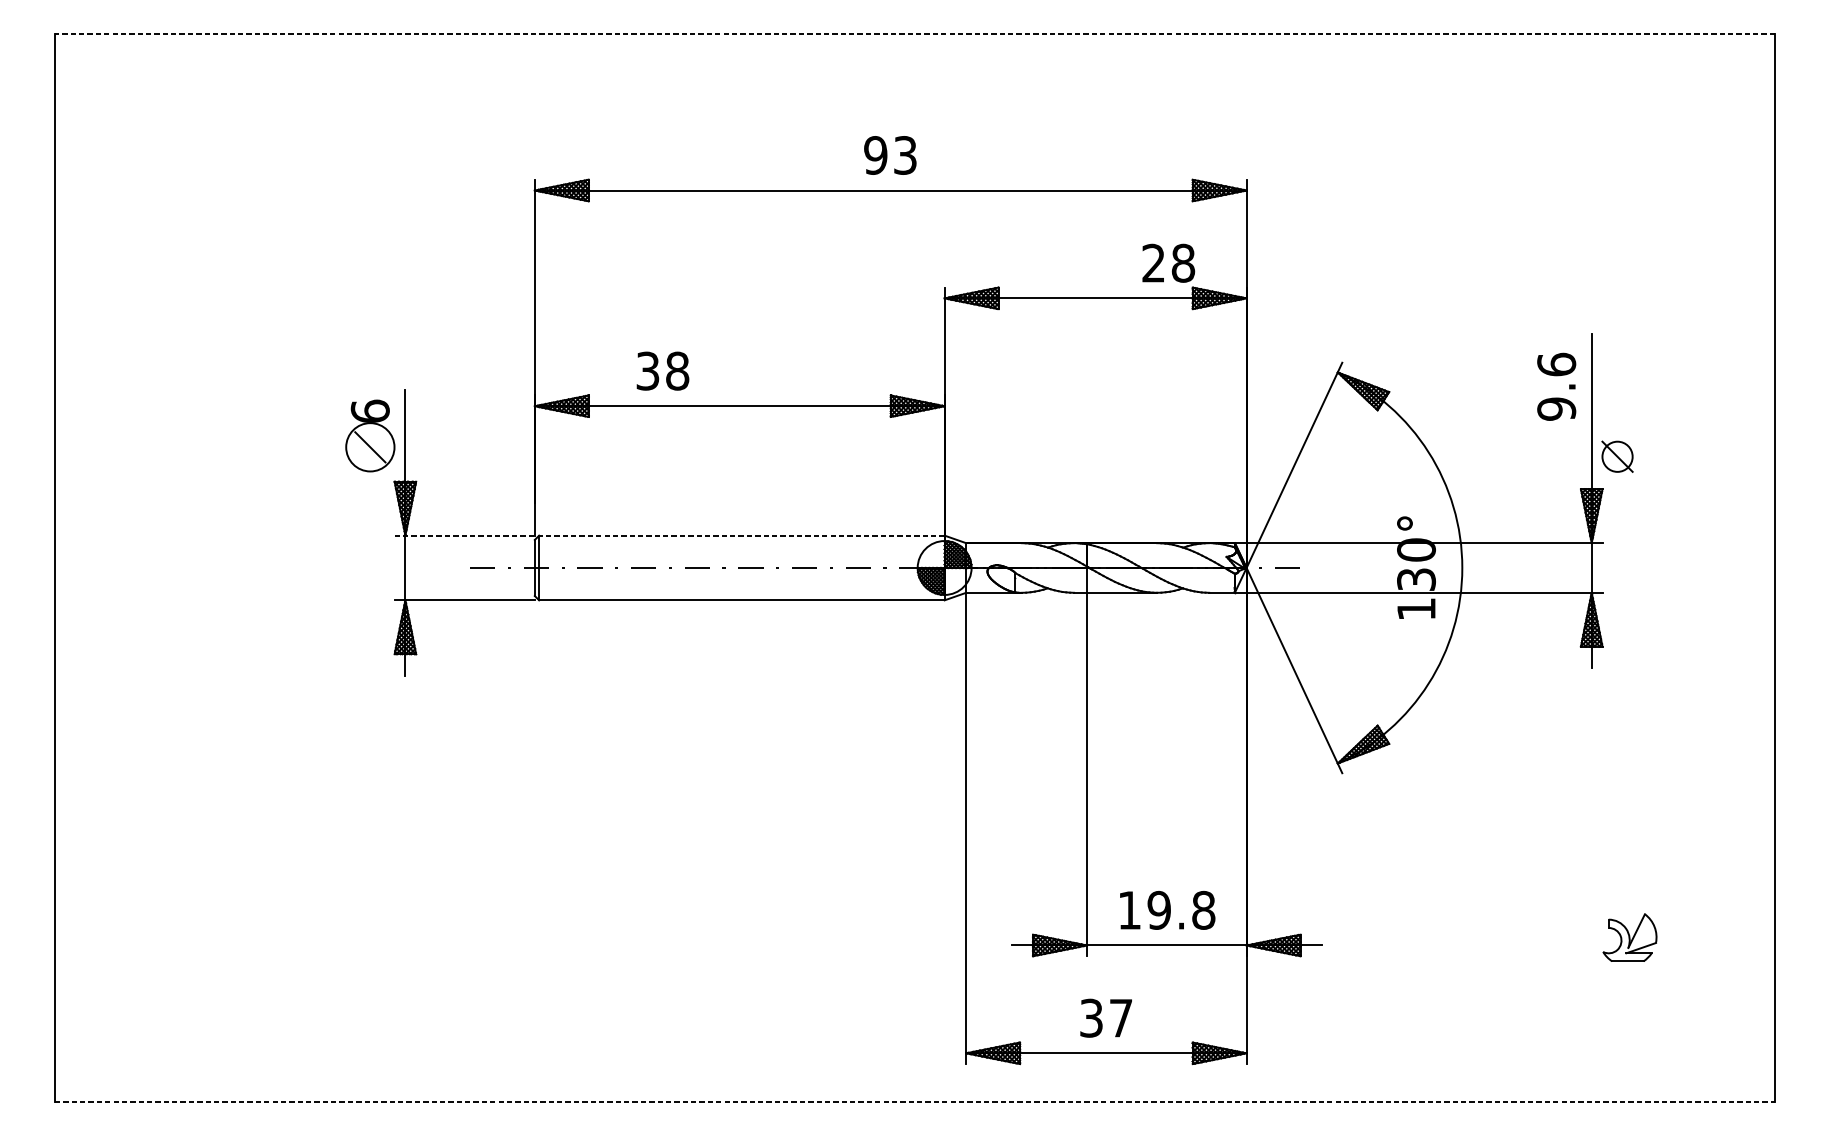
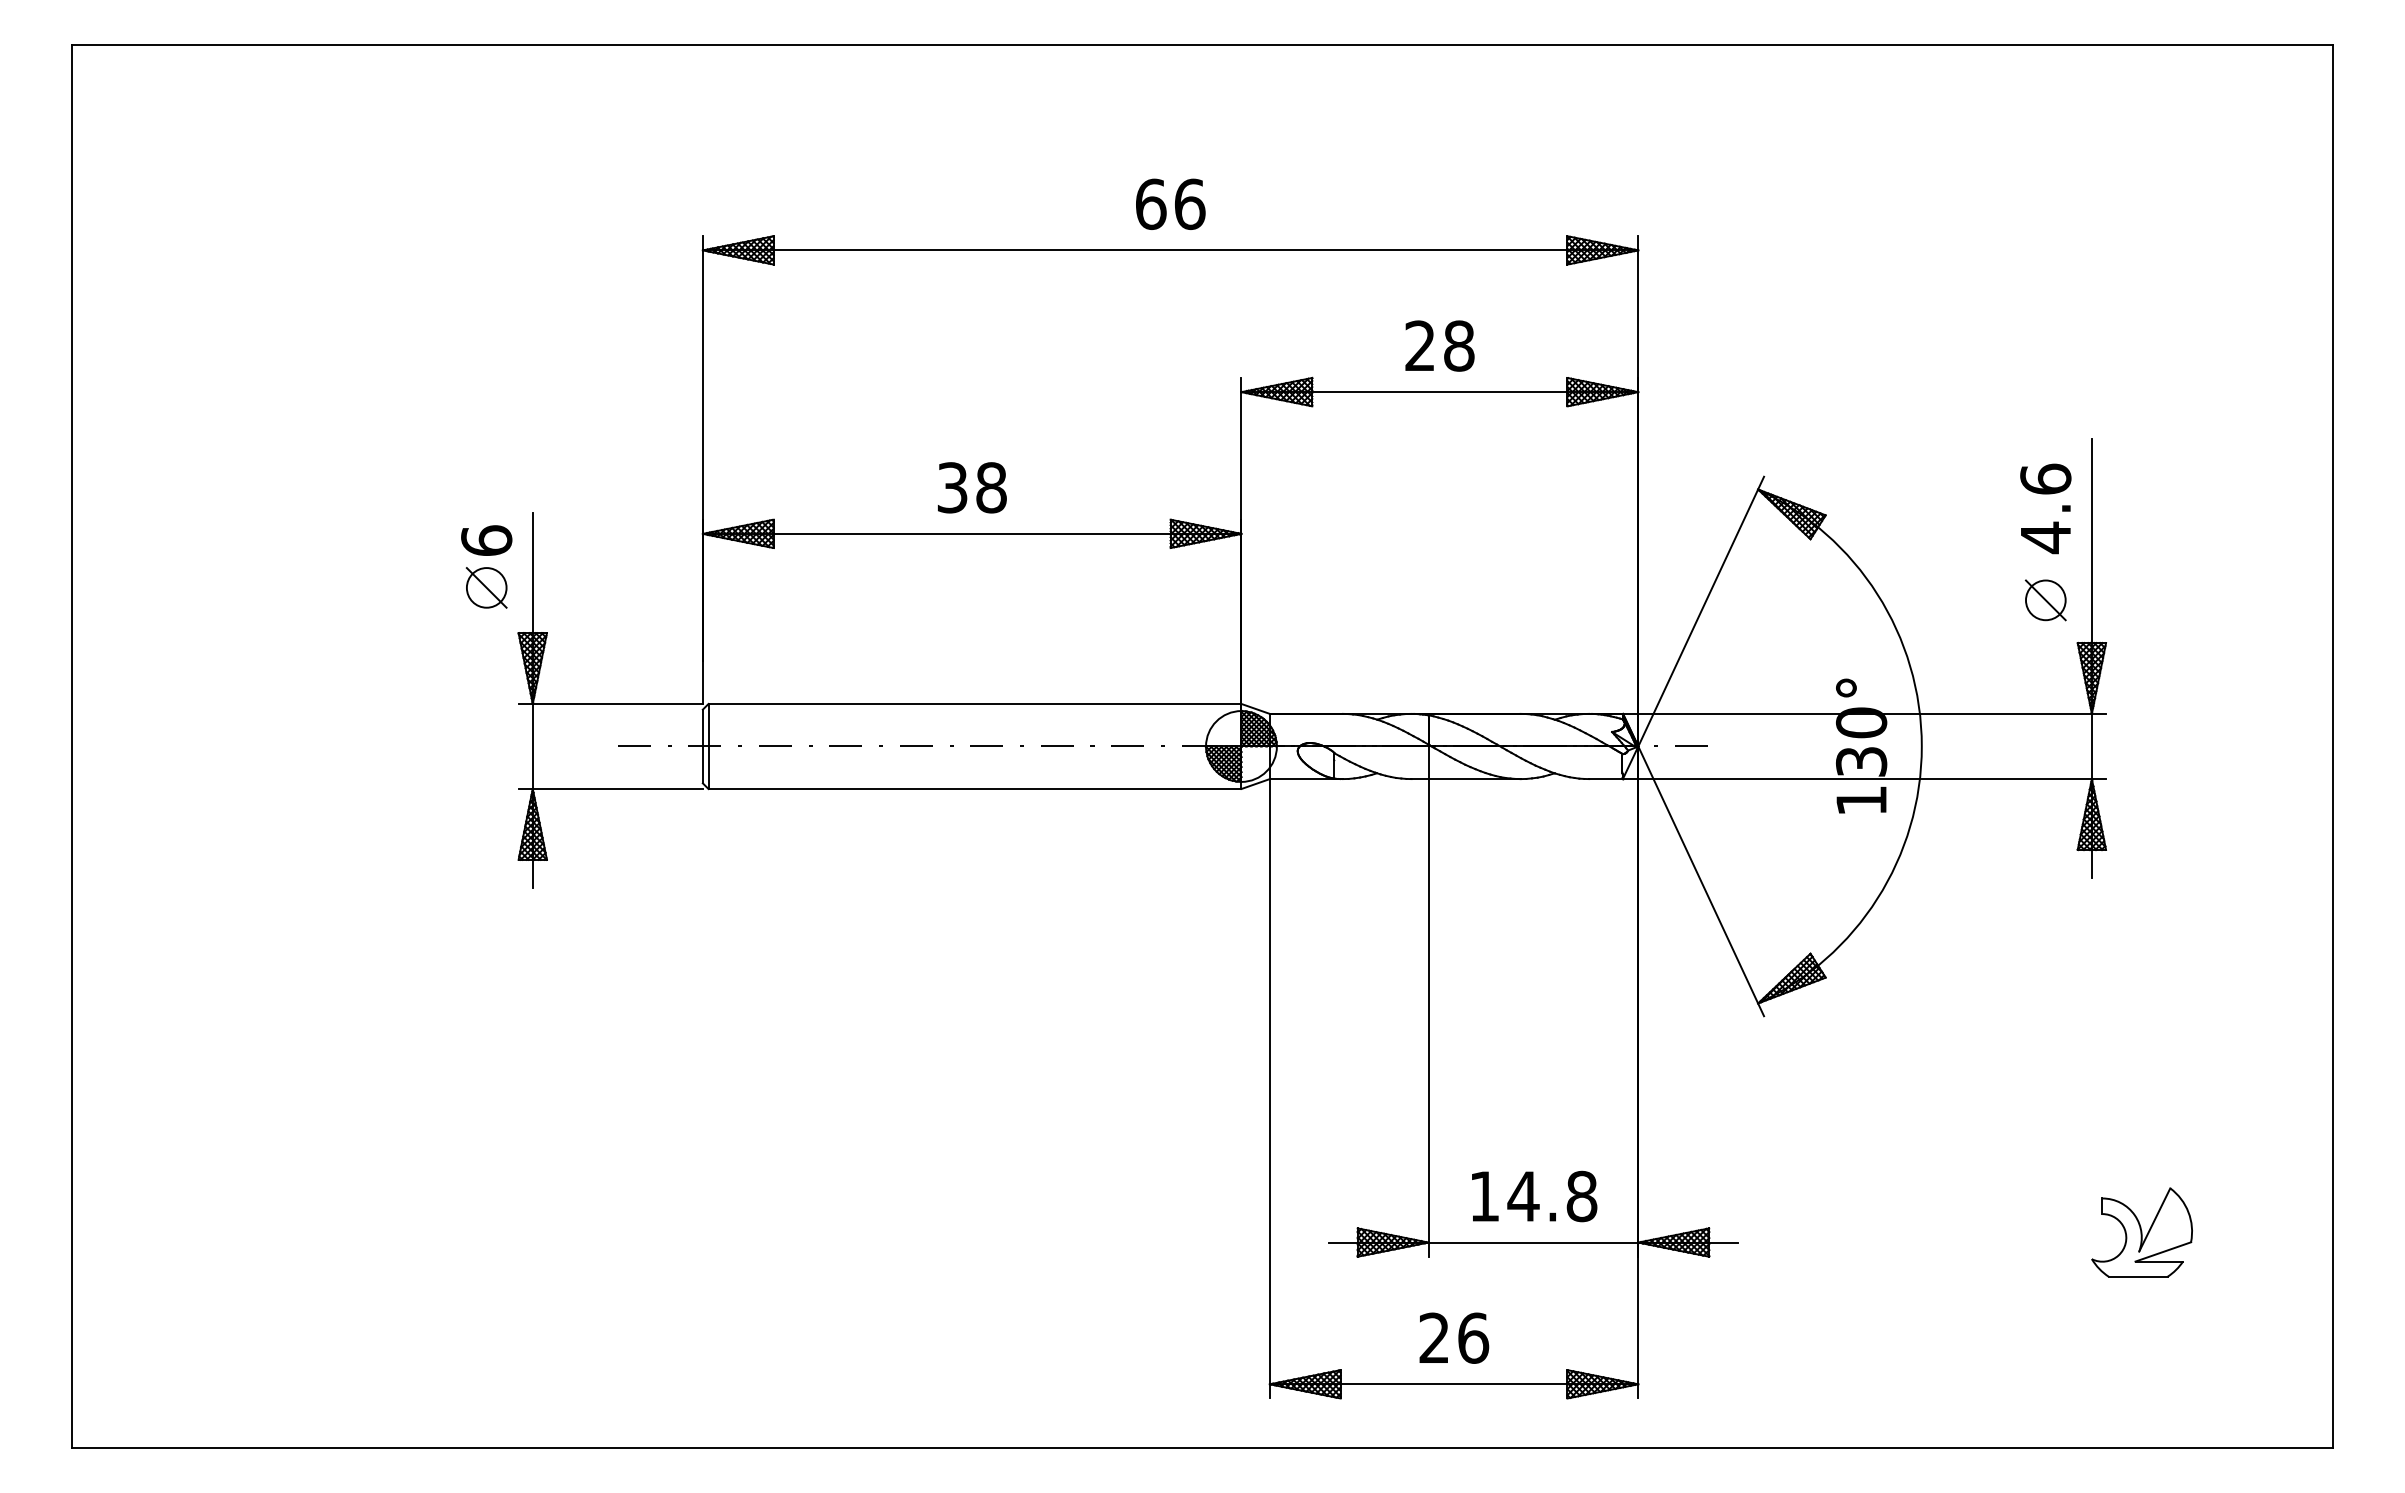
line: (915, 33) -> (1202, 44), dashed -> solid
text: (890, 155) -> (1170, 204), 93 -> 66
text: (1168, 262) -> (1439, 345), moved
text: (663, 370) -> (972, 487), moved
text: (1556, 408) -> (2045, 537), 9.6 -> 4.6
circle: (370, 447) -> (486, 587), size x0.62
part: (1617, 456) -> (2045, 600), moved
line: (465, 535) -> (611, 703), dashed -> solid
line: (741, 535) -> (974, 703), dashed -> solid
text: (1159, 910) -> (1523, 1196), 19.8 -> 14.8
part: (1629, 937) -> (2141, 1232), size x1.43
text: (1106, 1017) -> (1454, 1337), 37 -> 26
line: (915, 1102) -> (1202, 1448), dashed -> solid

